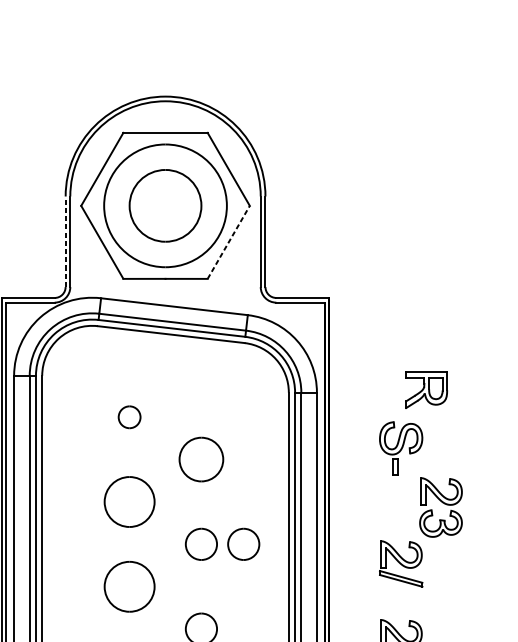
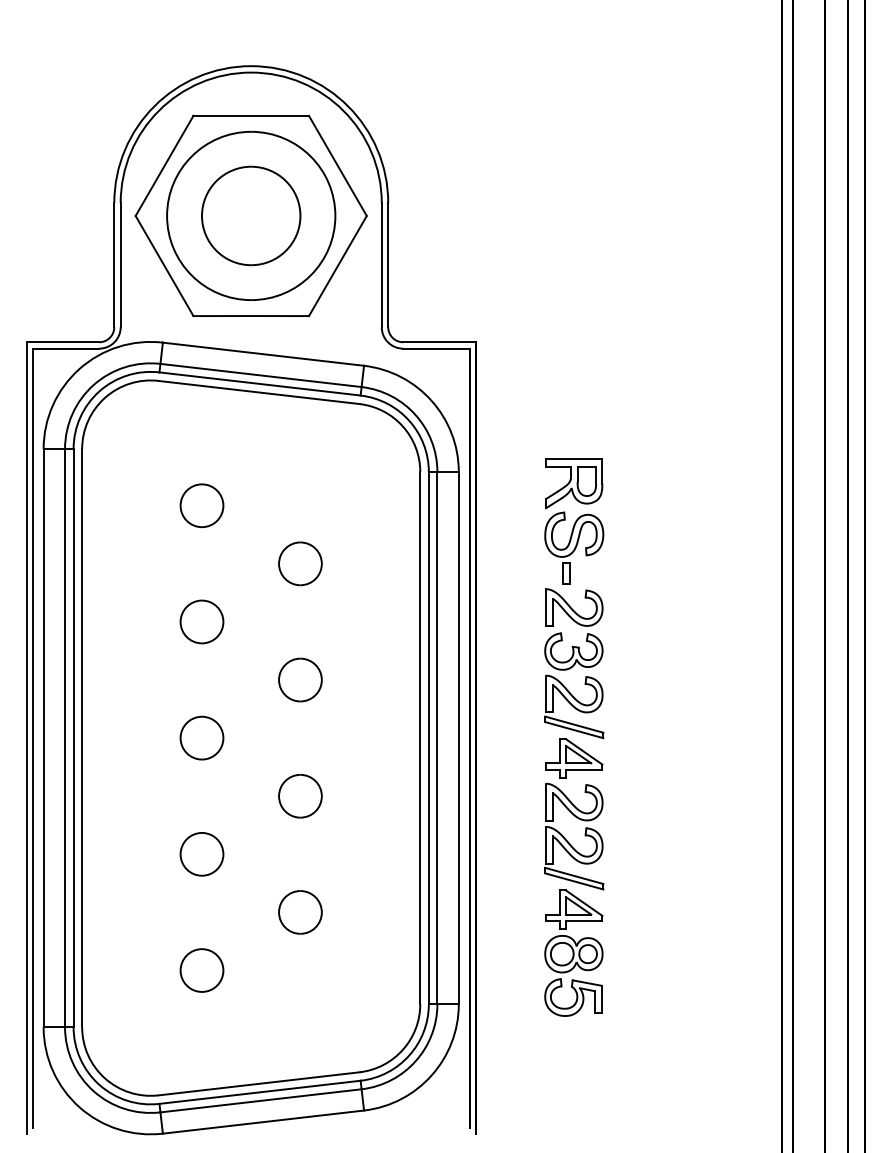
line: (65, 241) -> (114, 264), dashed -> solid
line: (228, 242) -> (337, 266), dashed -> solid
part: (426, 390) -> (574, 483), moved
part: (129, 417) -> (201, 505), size x1.43
part: (201, 459) -> (300, 563), size x0.71
part: (129, 501) -> (201, 621), size x0.62
part: (443, 503) -> (577, 624), moved
part: (243, 543) -> (358, 679), removed
part: (129, 586) -> (201, 737), size x0.62
part: (401, 601) -> (574, 758), added

